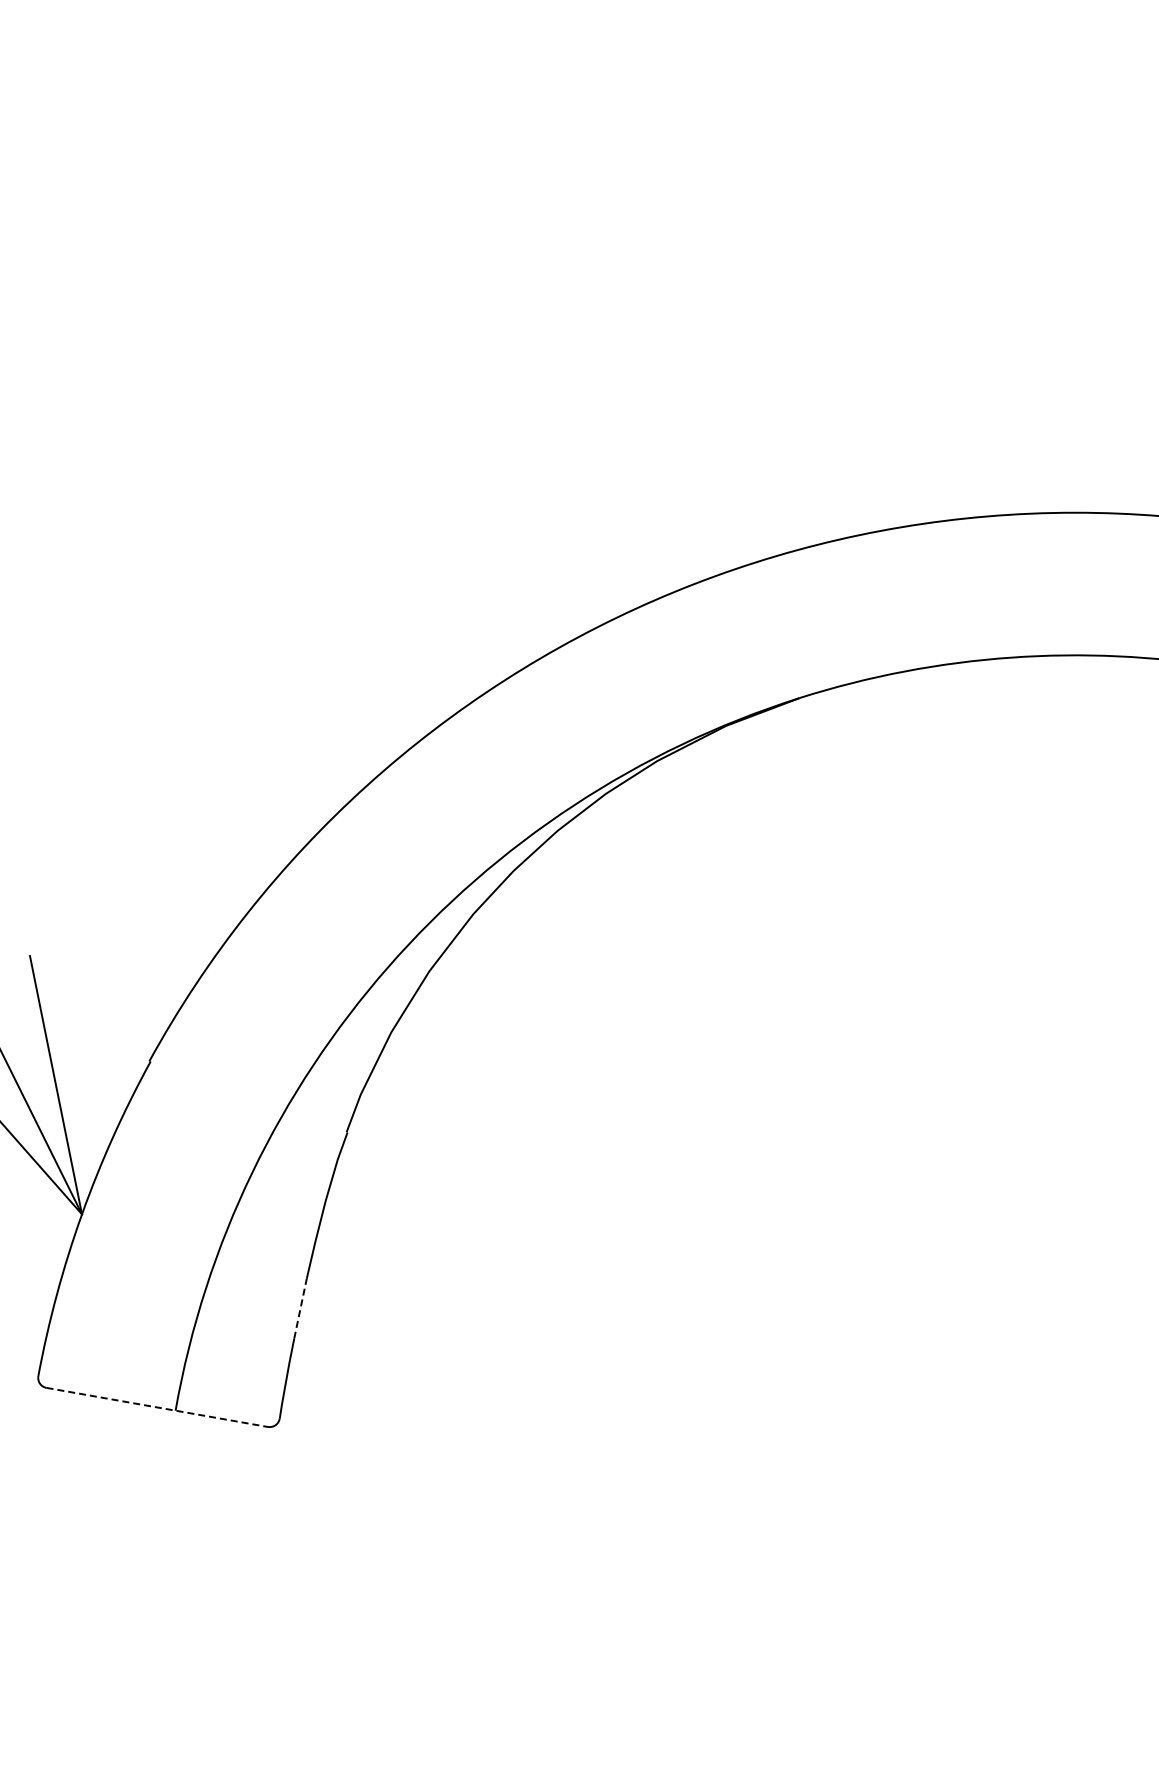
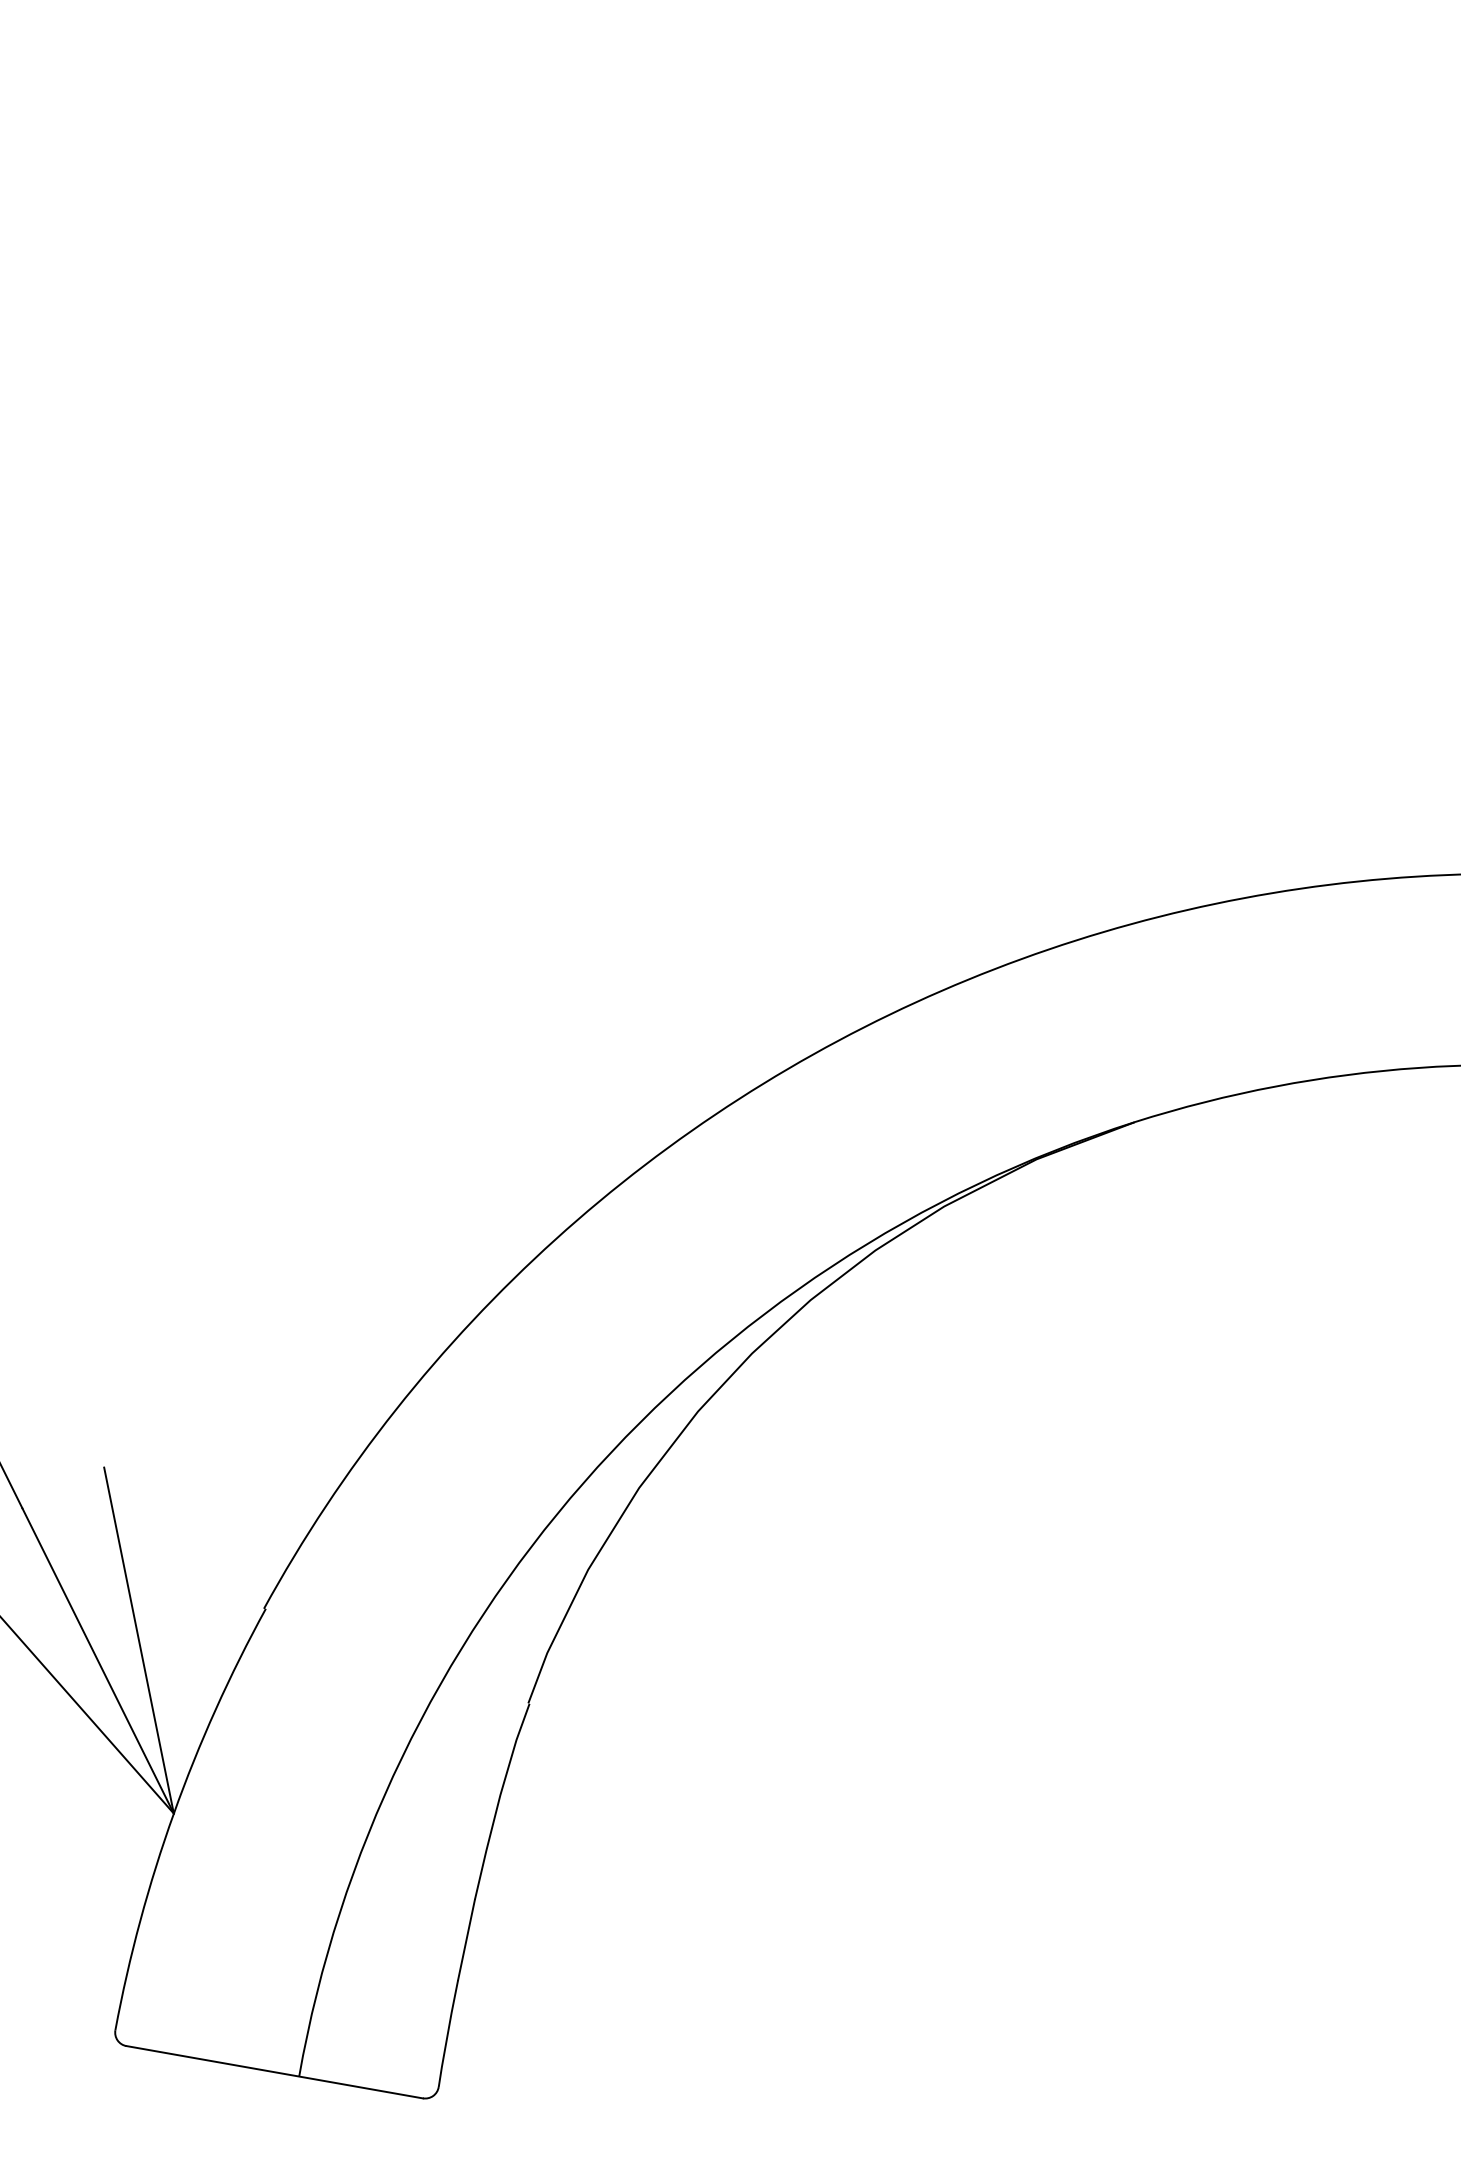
line: (300, 1308) -> (466, 1939), dashed -> solid
line: (157, 1407) -> (274, 2072), dashed -> solid

